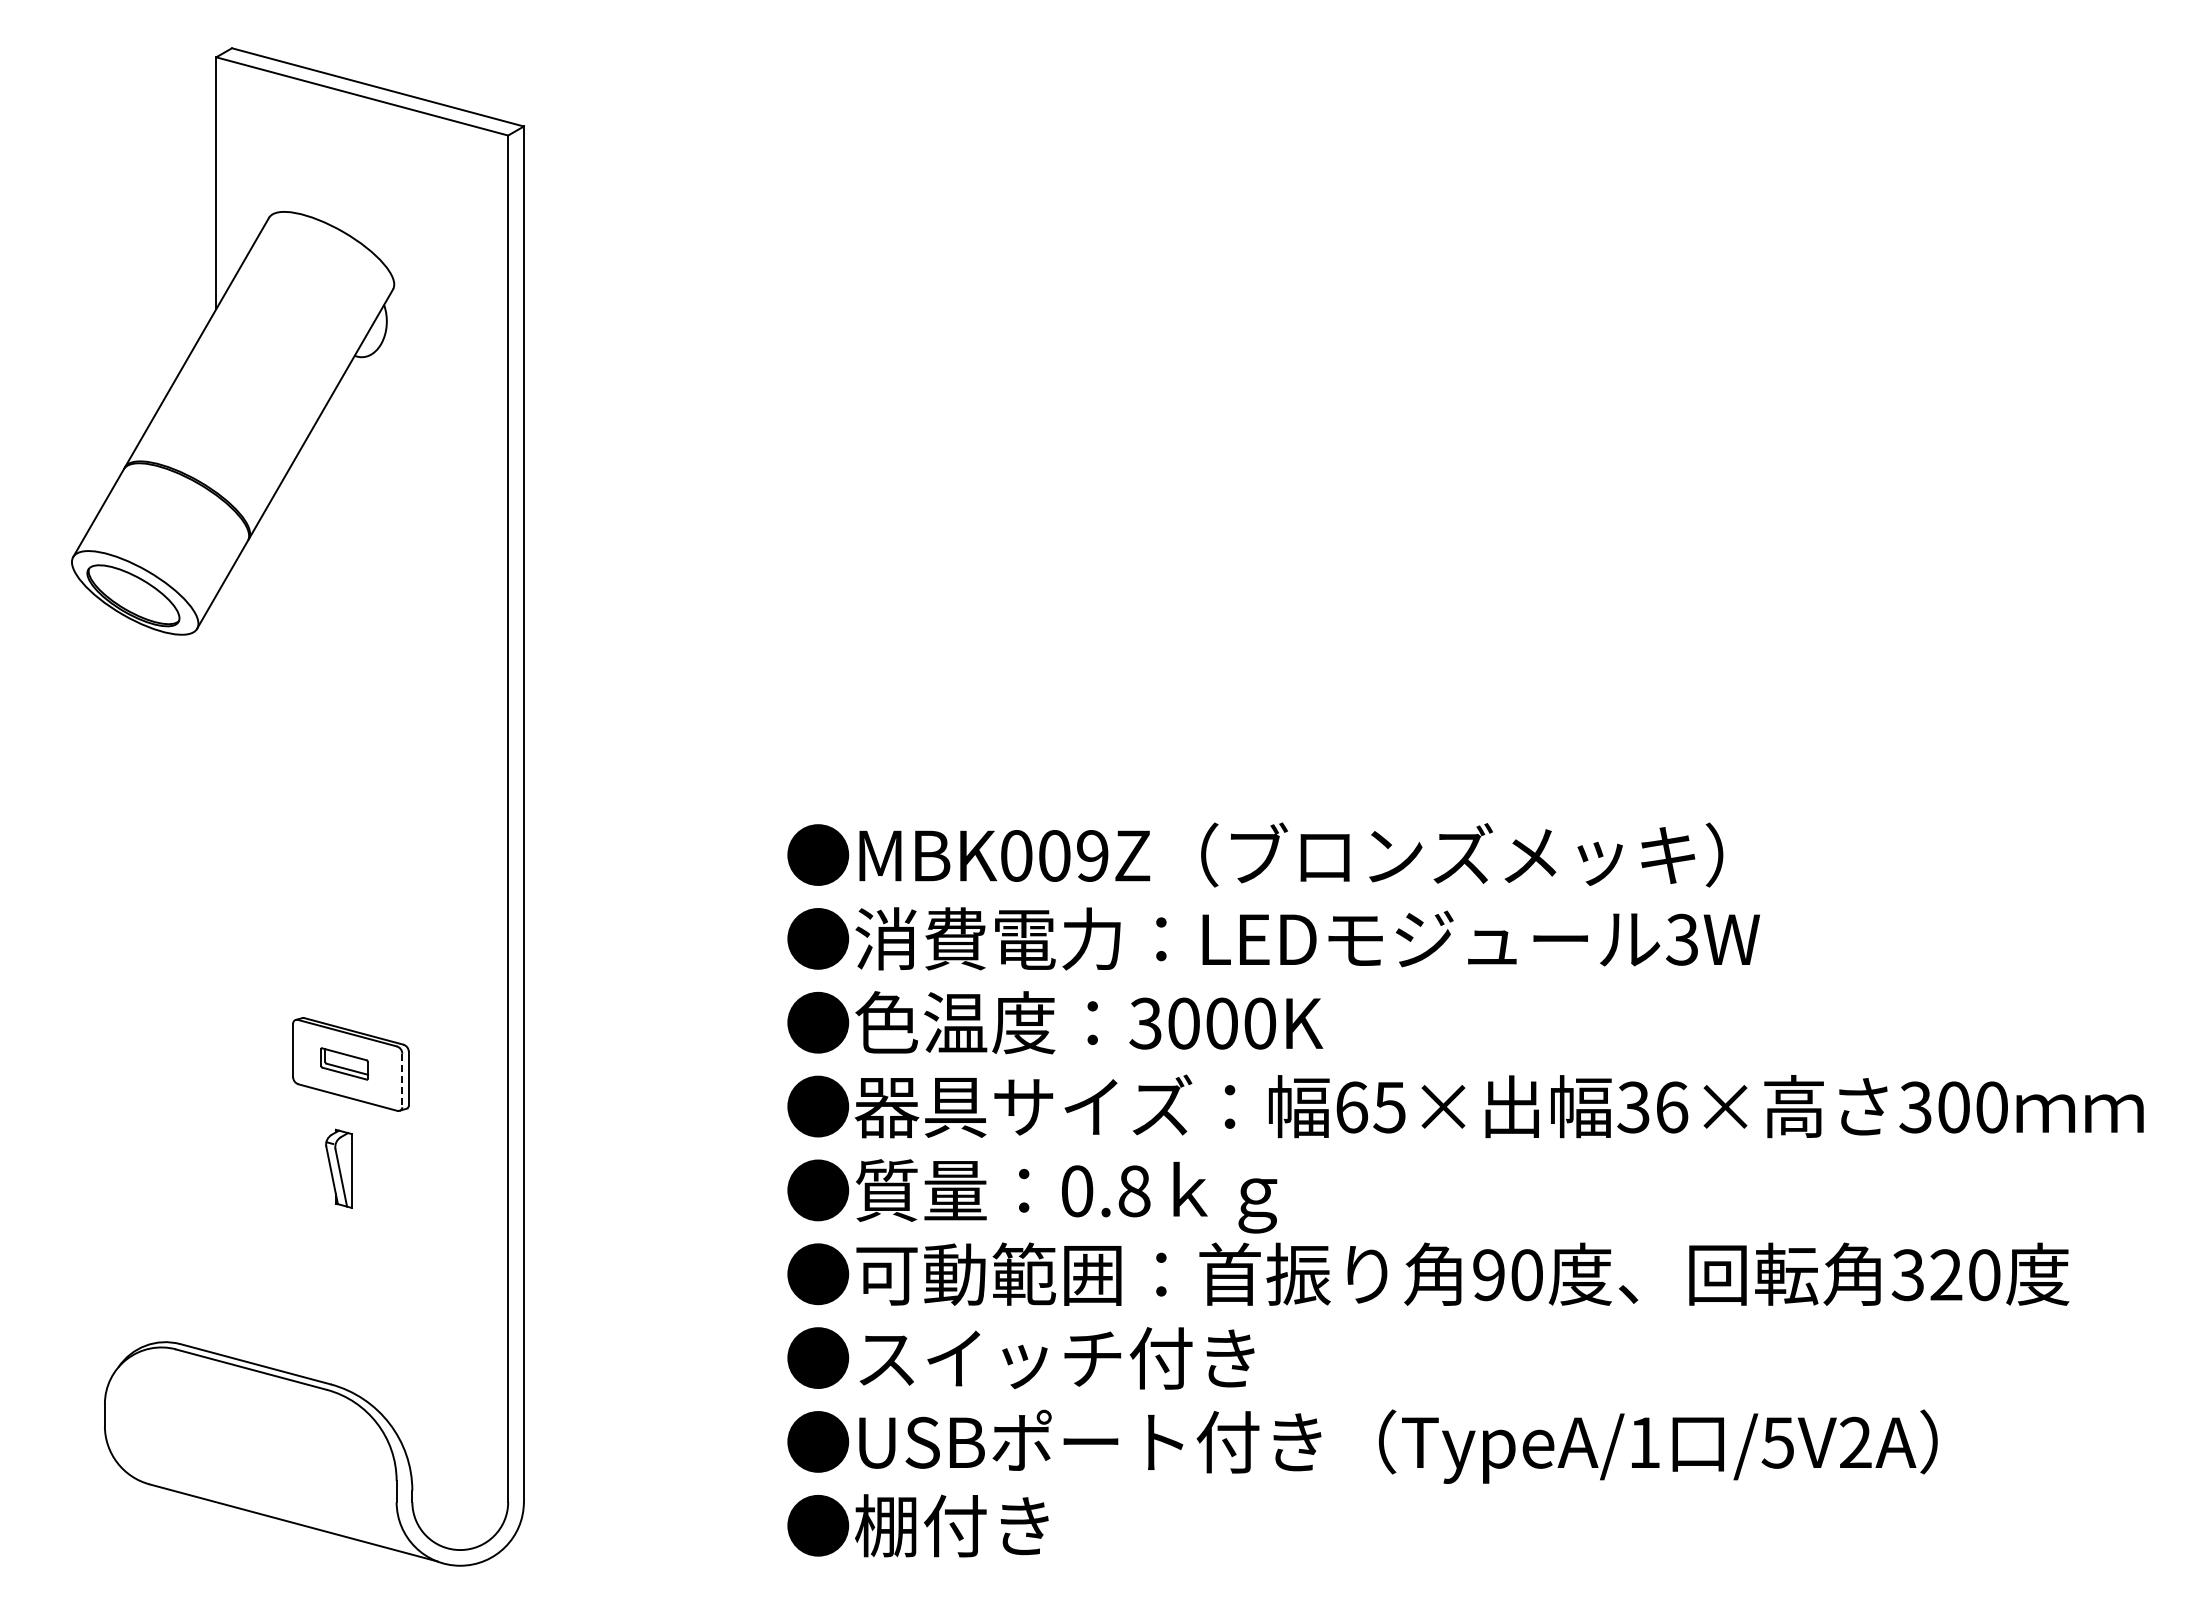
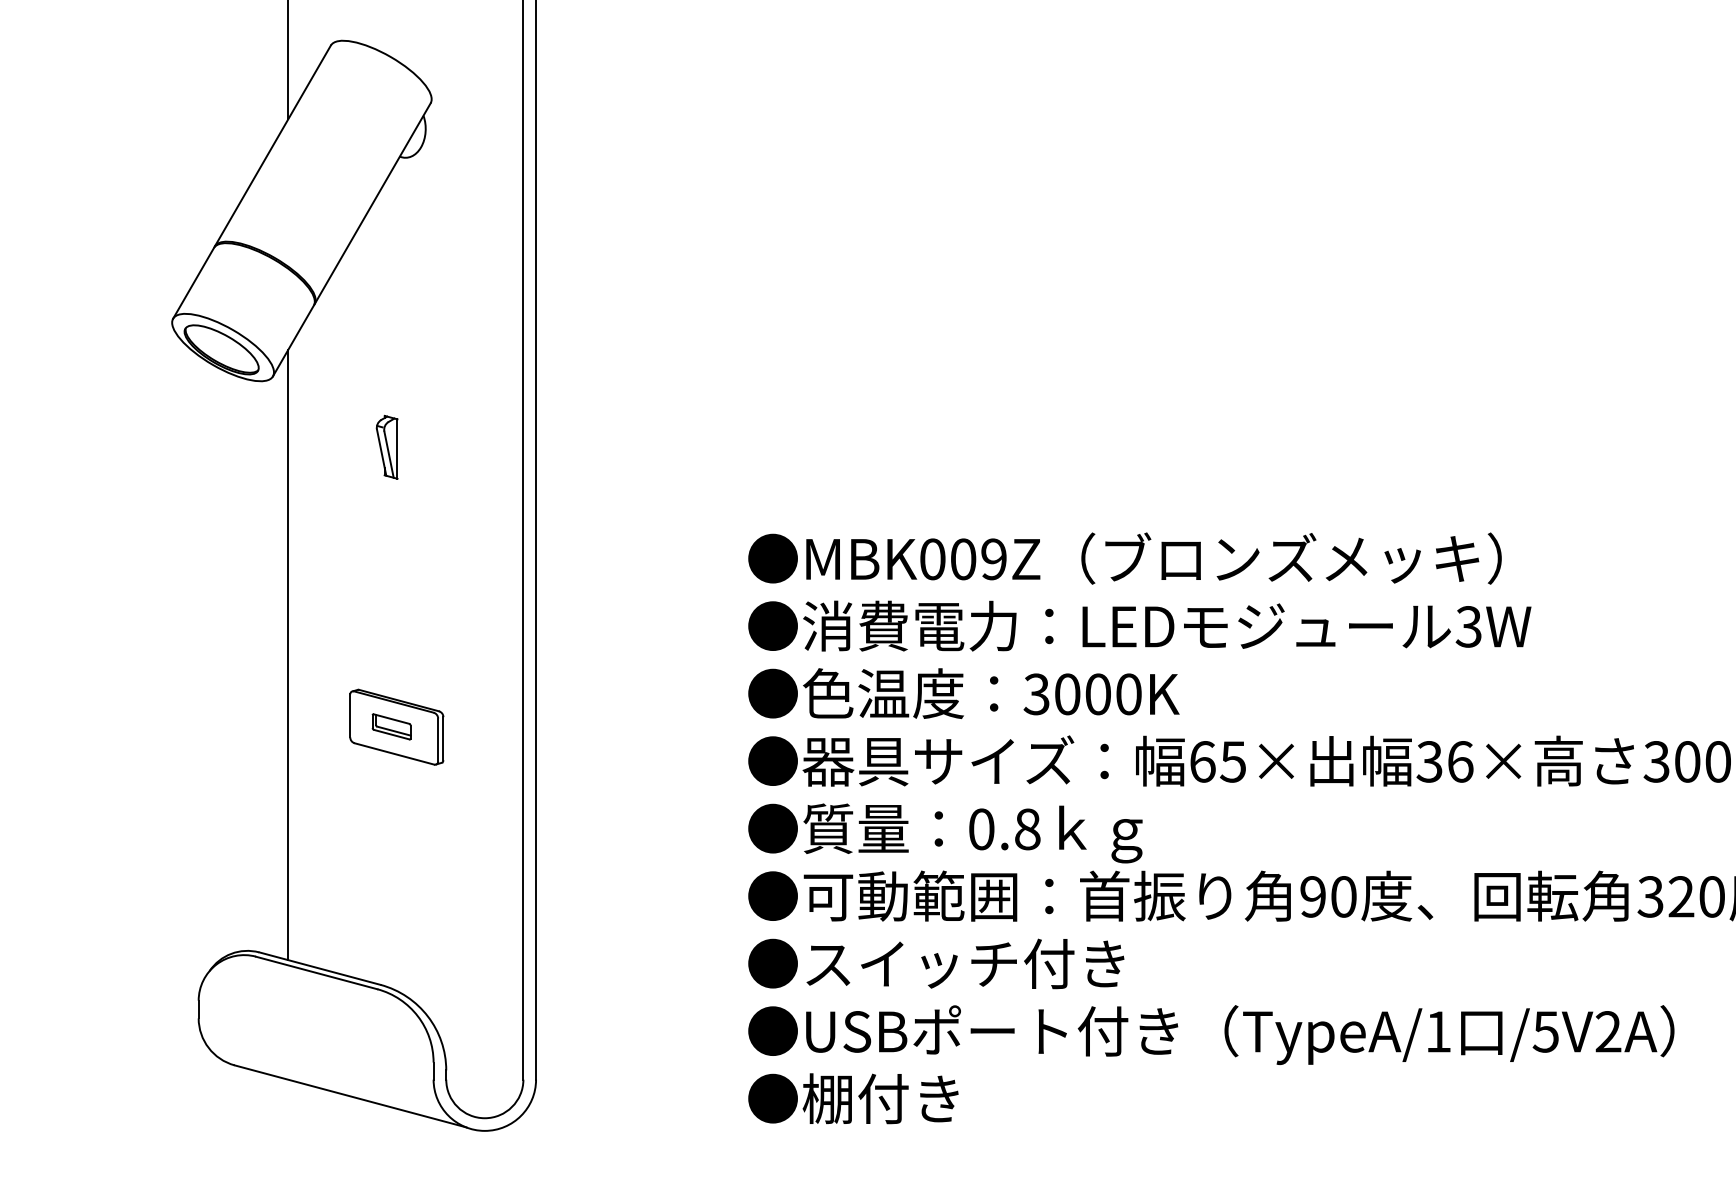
line: (216, 974) -> (288, 654), added
line: (402, 1080) -> (438, 740), dashed -> solid
part: (338, 1168) -> (386, 447), moved

